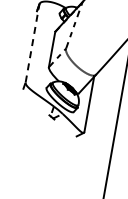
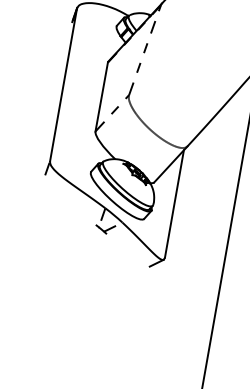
line: (32, 43) -> (63, 85), dashed -> solid

